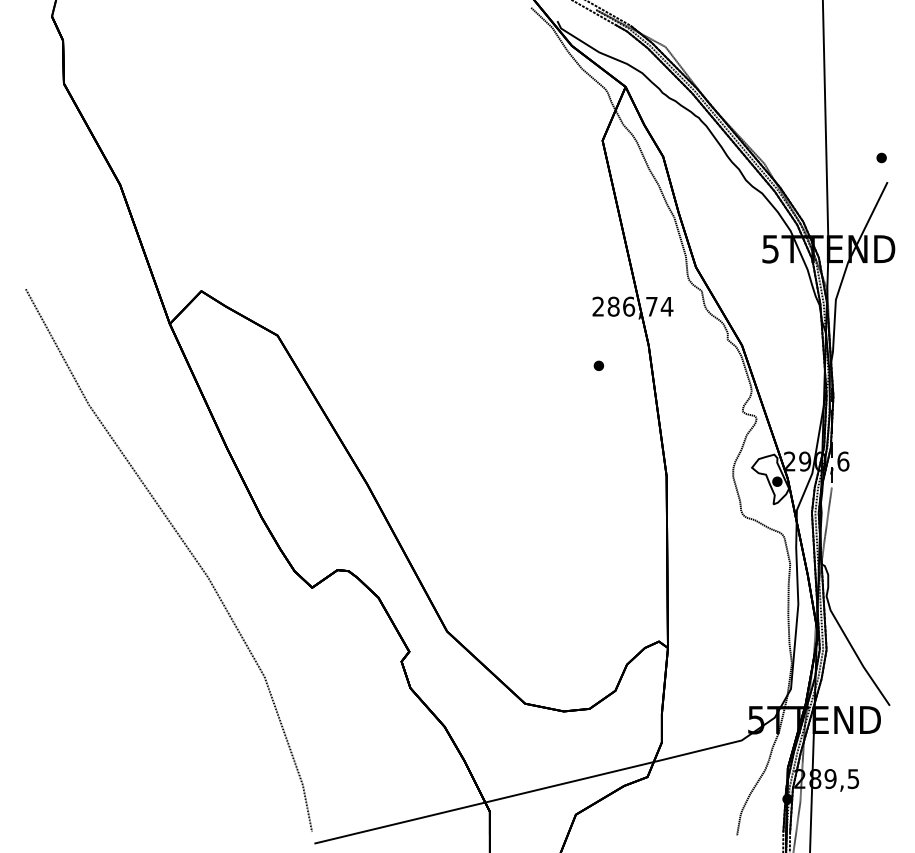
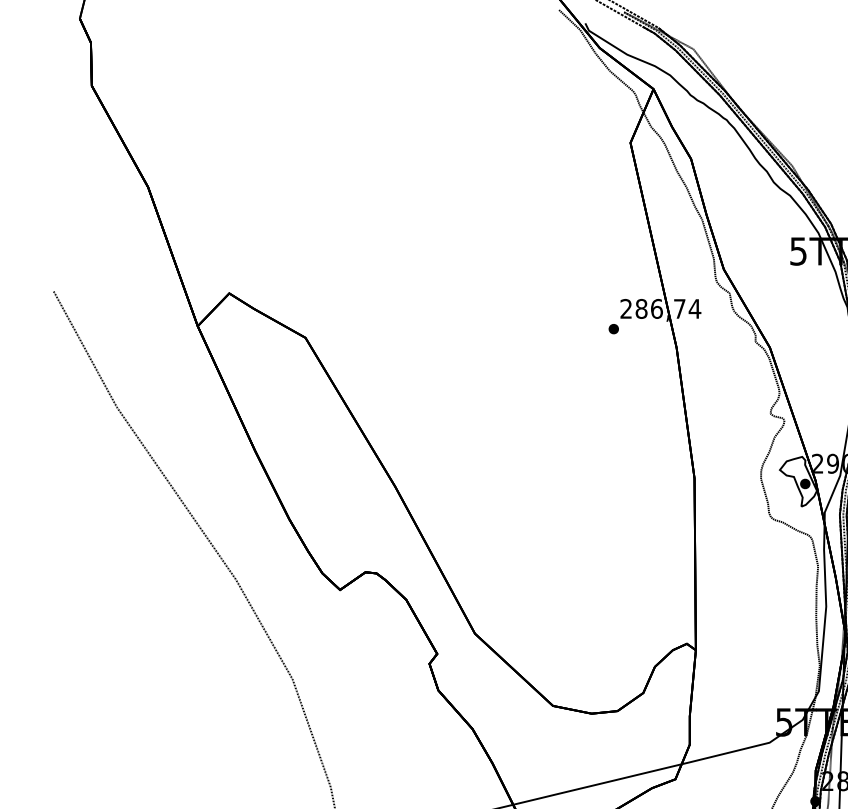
part: (598, 365) -> (613, 328), moved

